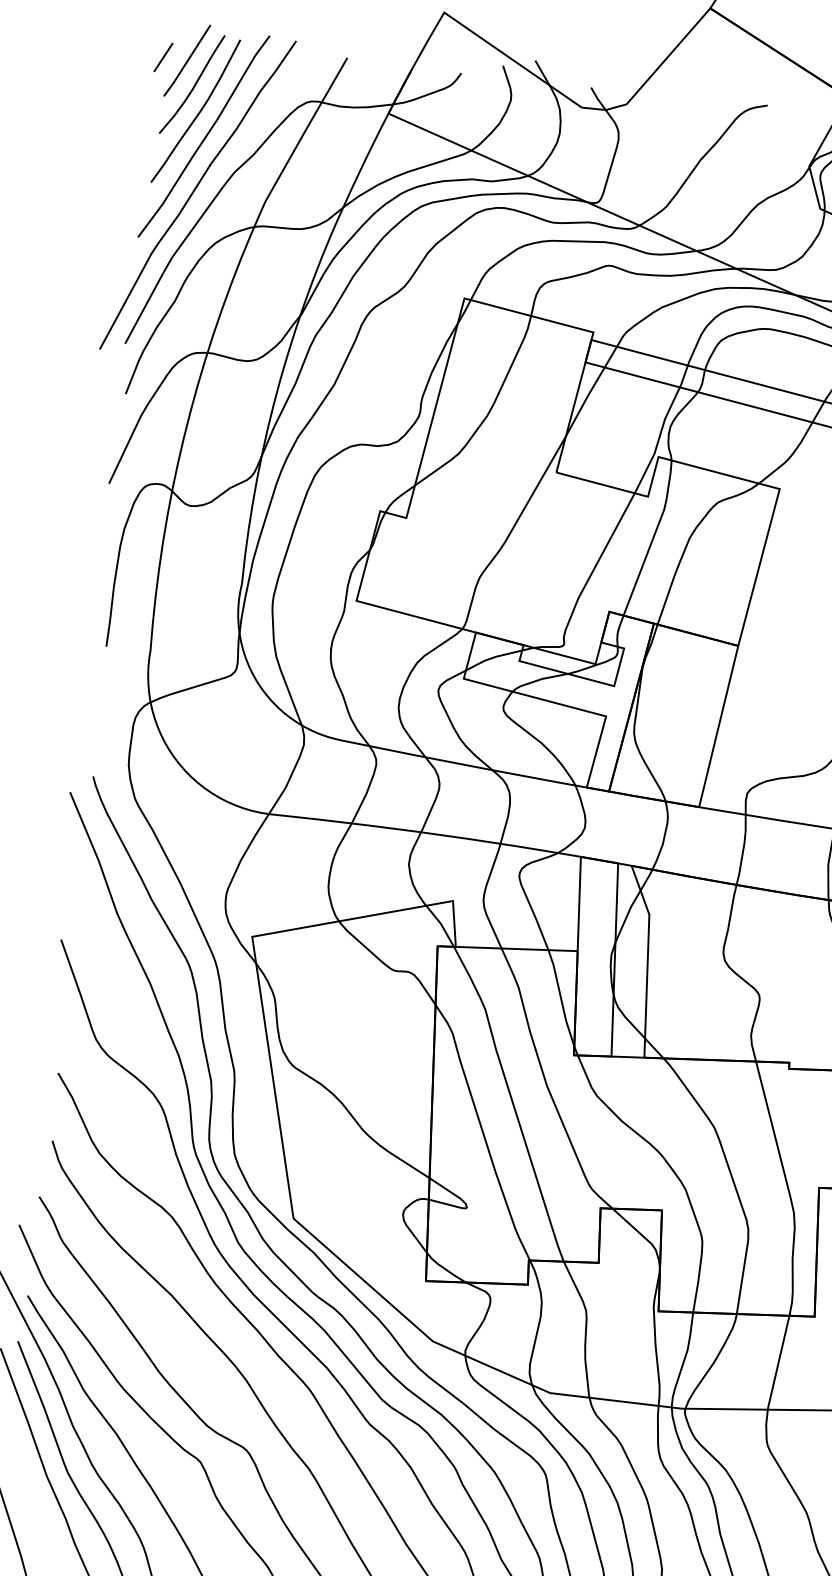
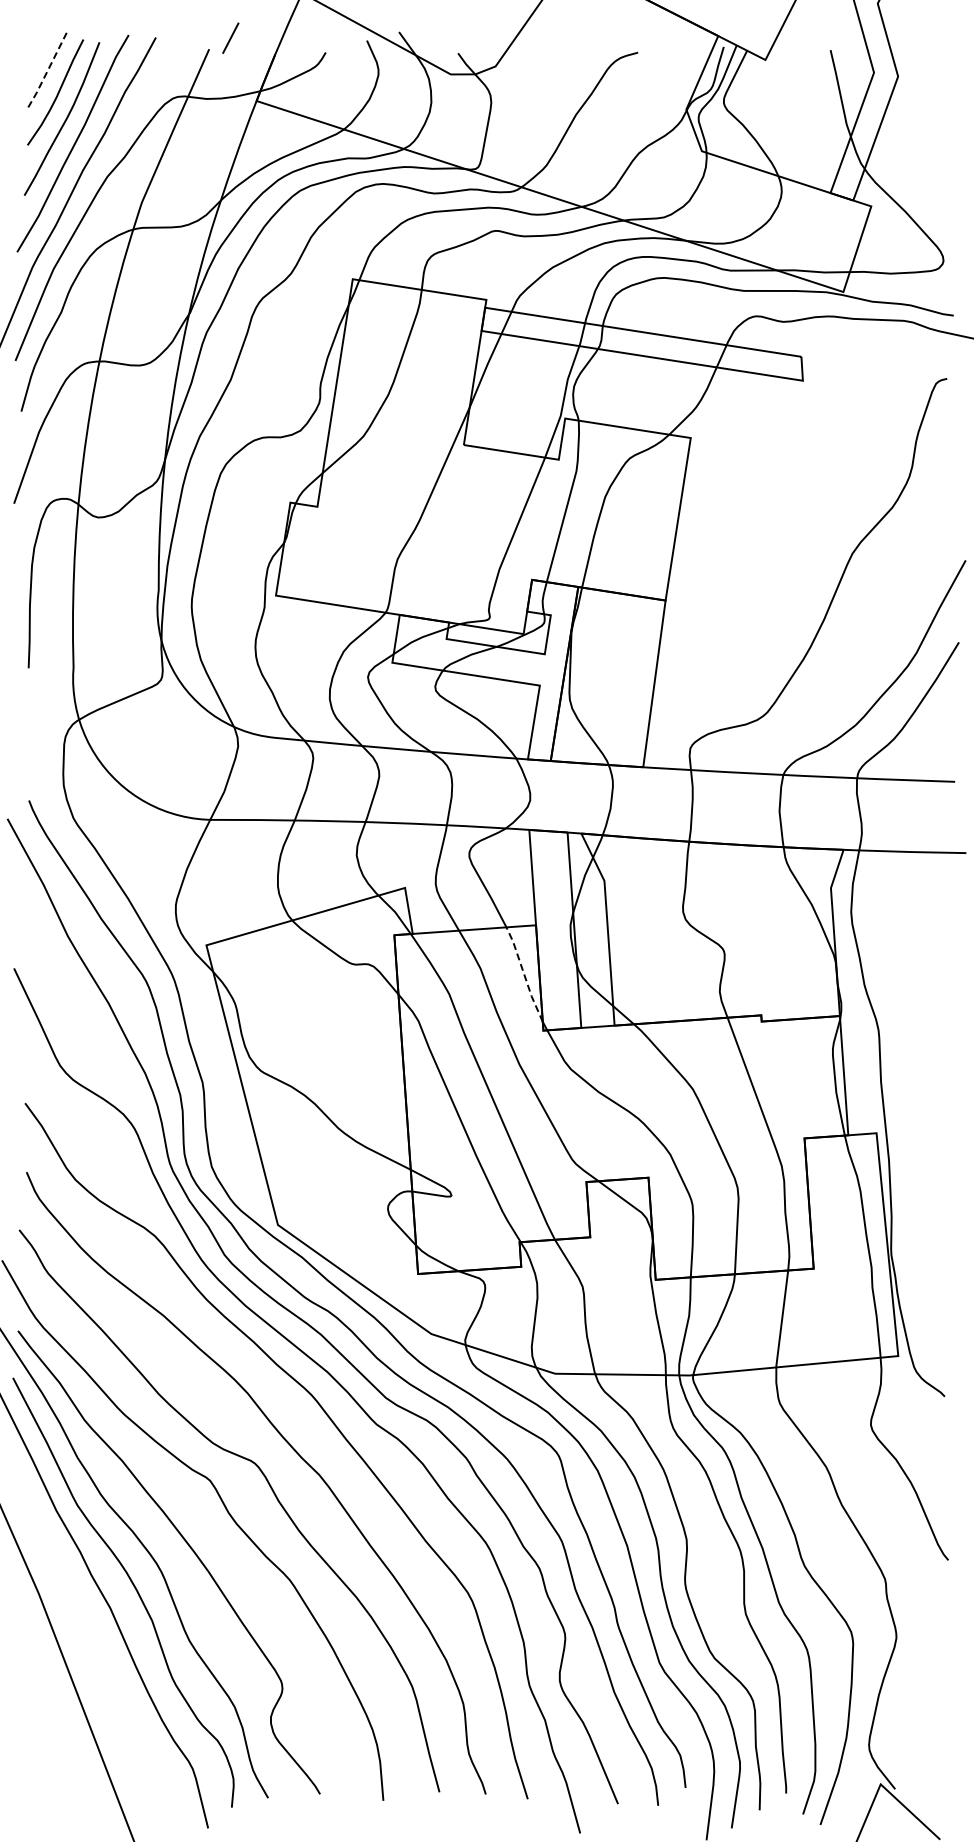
line: (163, 56) -> (230, 37), moved
line: (187, 61) -> (48, 69), solid -> dashed
line: (561, 998) -> (524, 974), solid -> dashed

